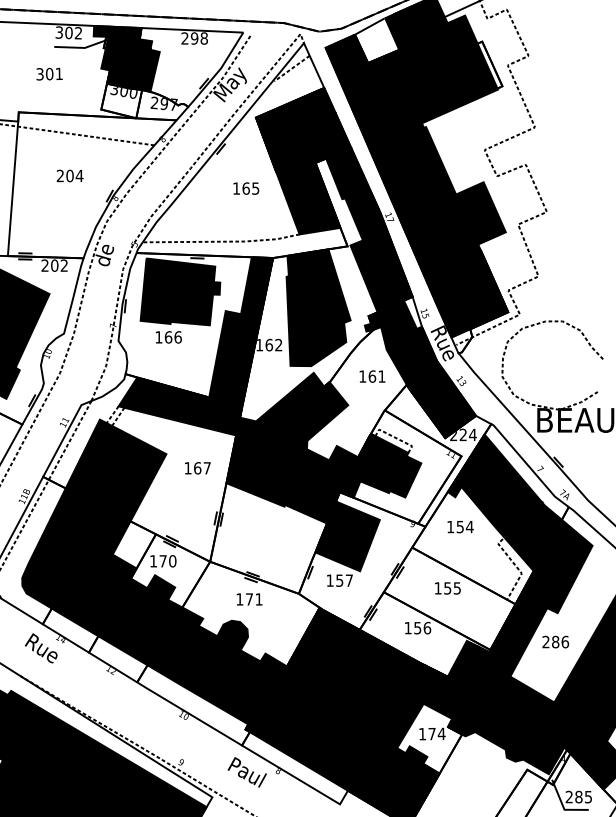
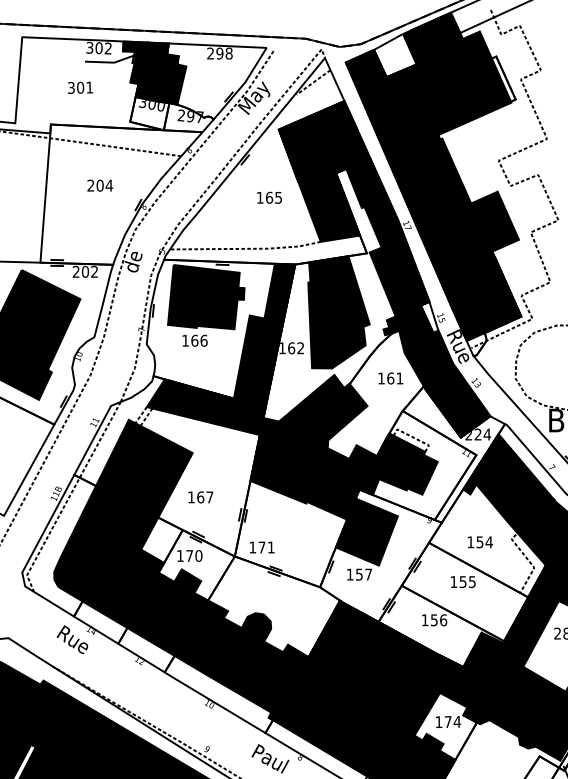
text: (197, 468) -> (200, 497), moved
text: (460, 527) -> (480, 542), moved
text: (249, 599) -> (262, 547), moved

